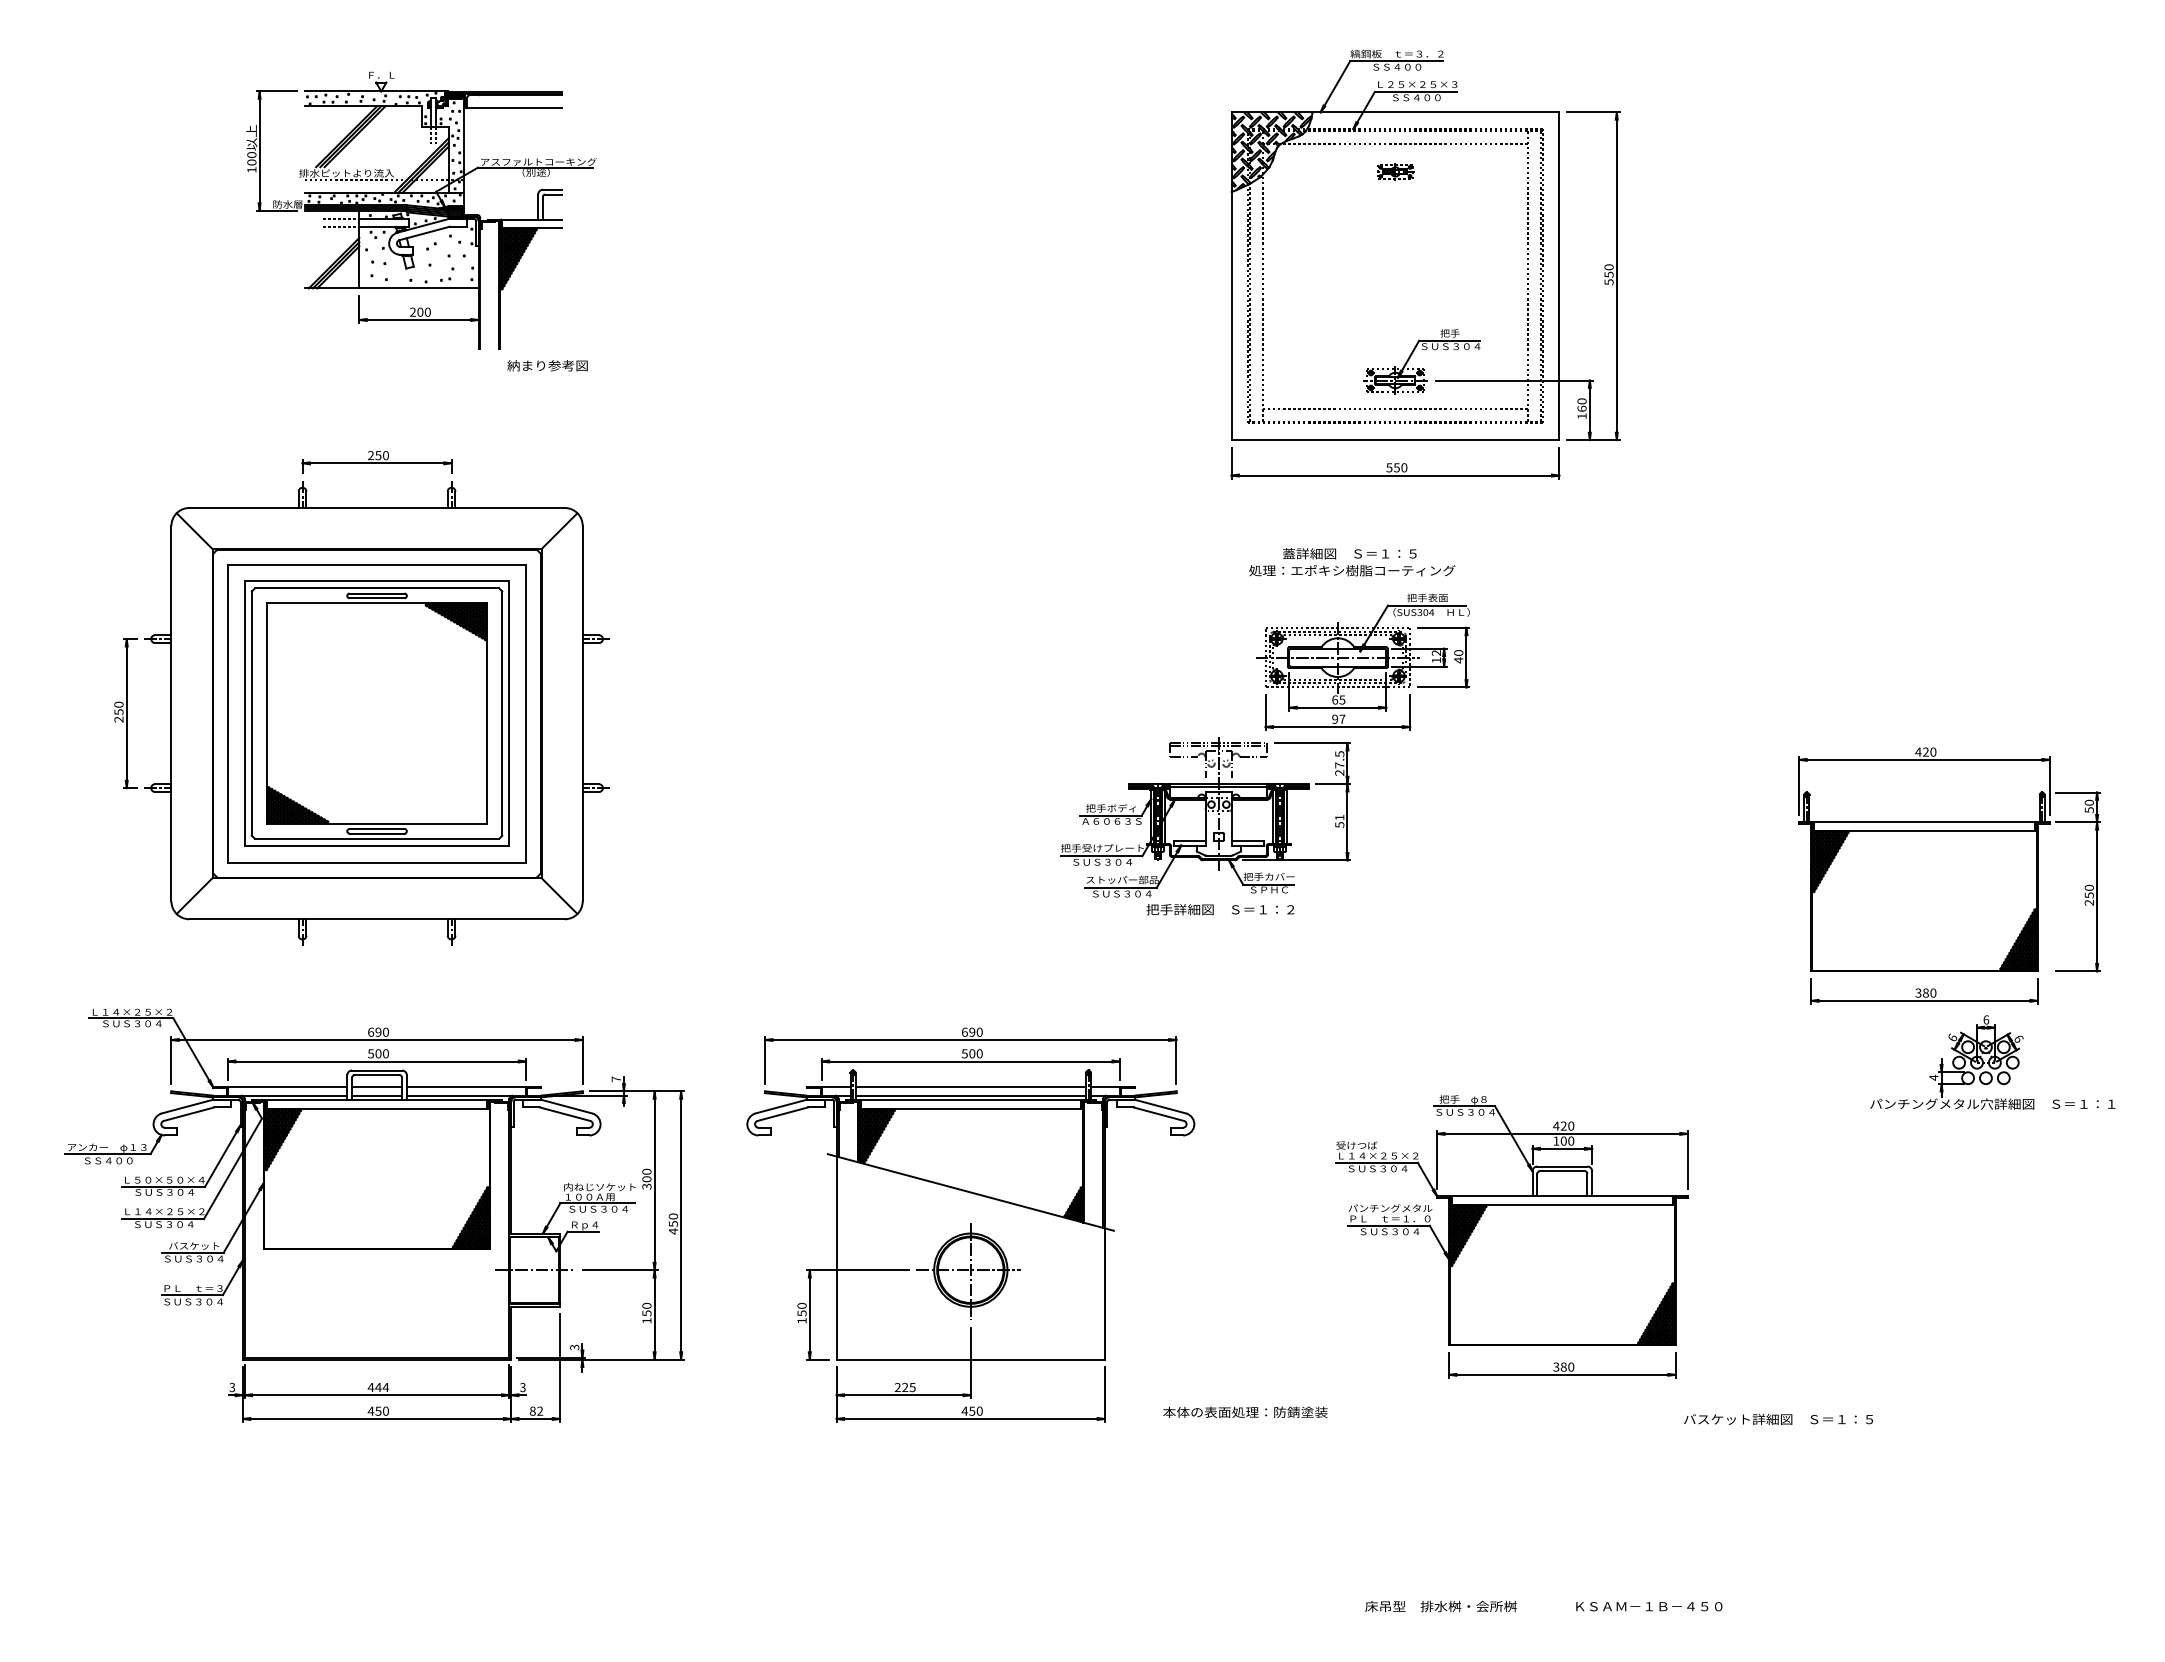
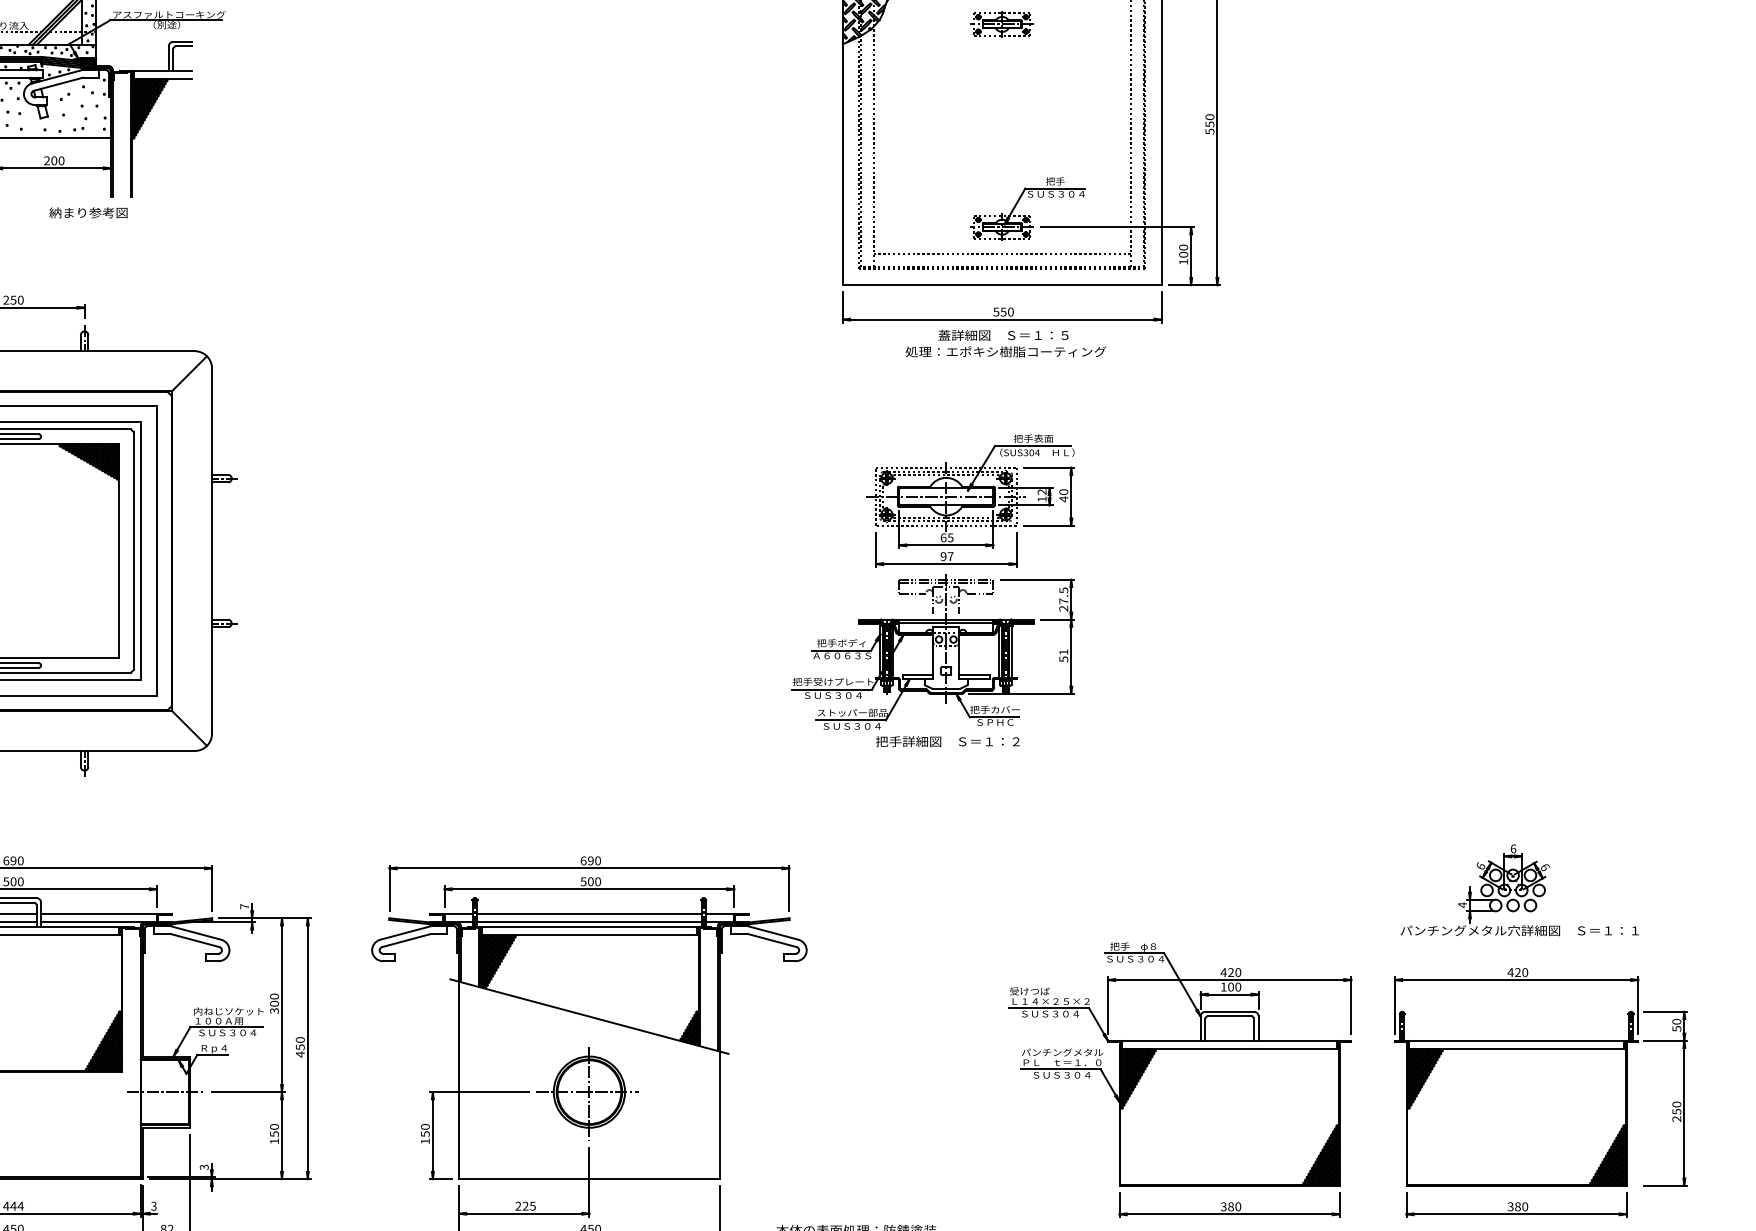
part: (1395, 171) -> (1002, 24), size x1.67
text: (547, 365) -> (88, 212), moved
text: (1581, 408) -> (1183, 254), 160 -> 100
text: (1352, 562) -> (1006, 343), moved
part: (1205, 826) -> (933, 660), moved
part: (1949, 875) -> (1540, 1092), moved
part: (1992, 1062) -> (1519, 890), moved
part: (1511, 1236) -> (1180, 1079), moved

